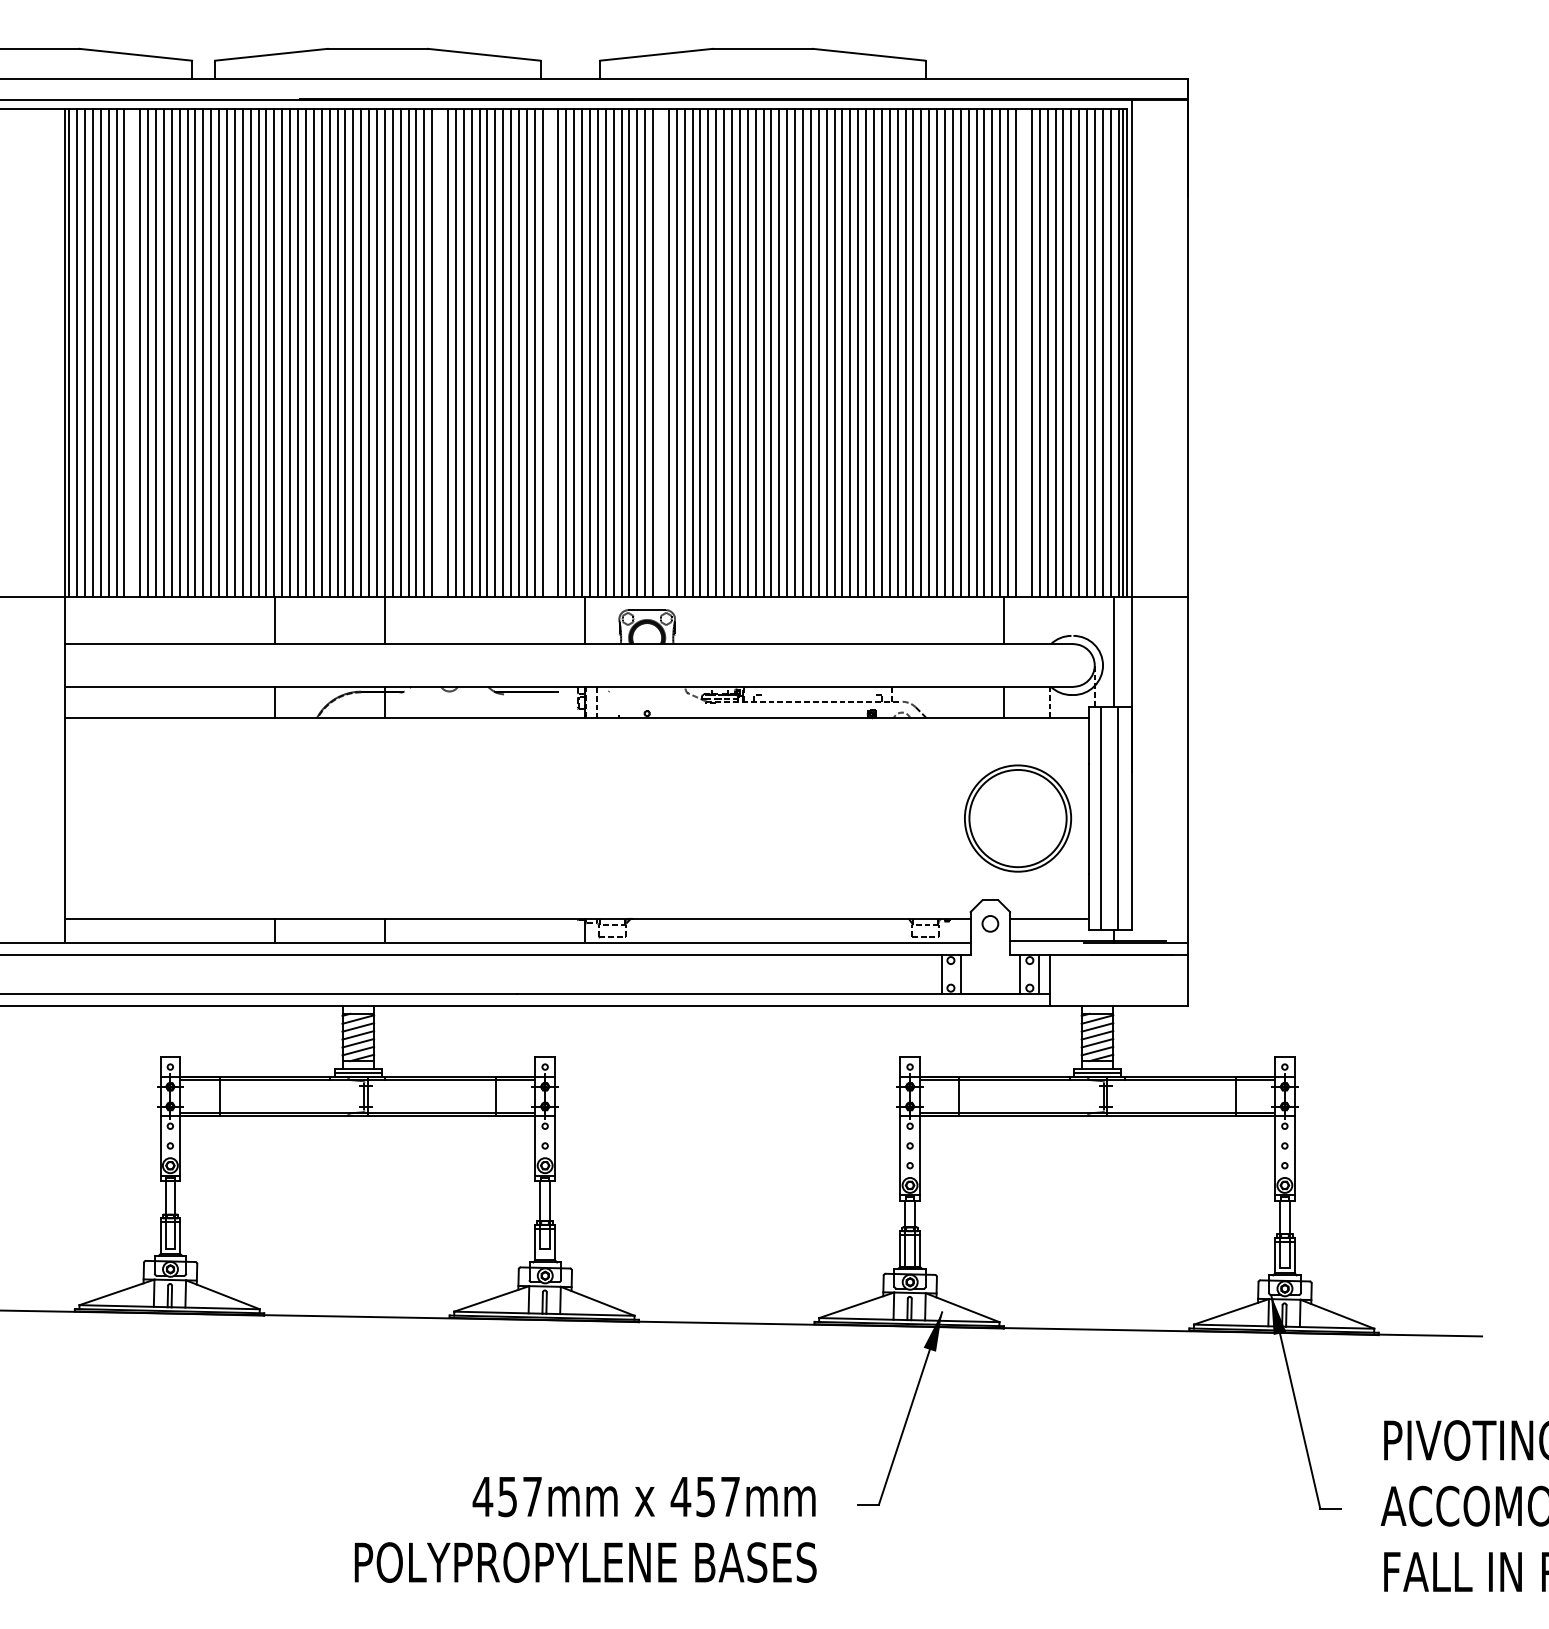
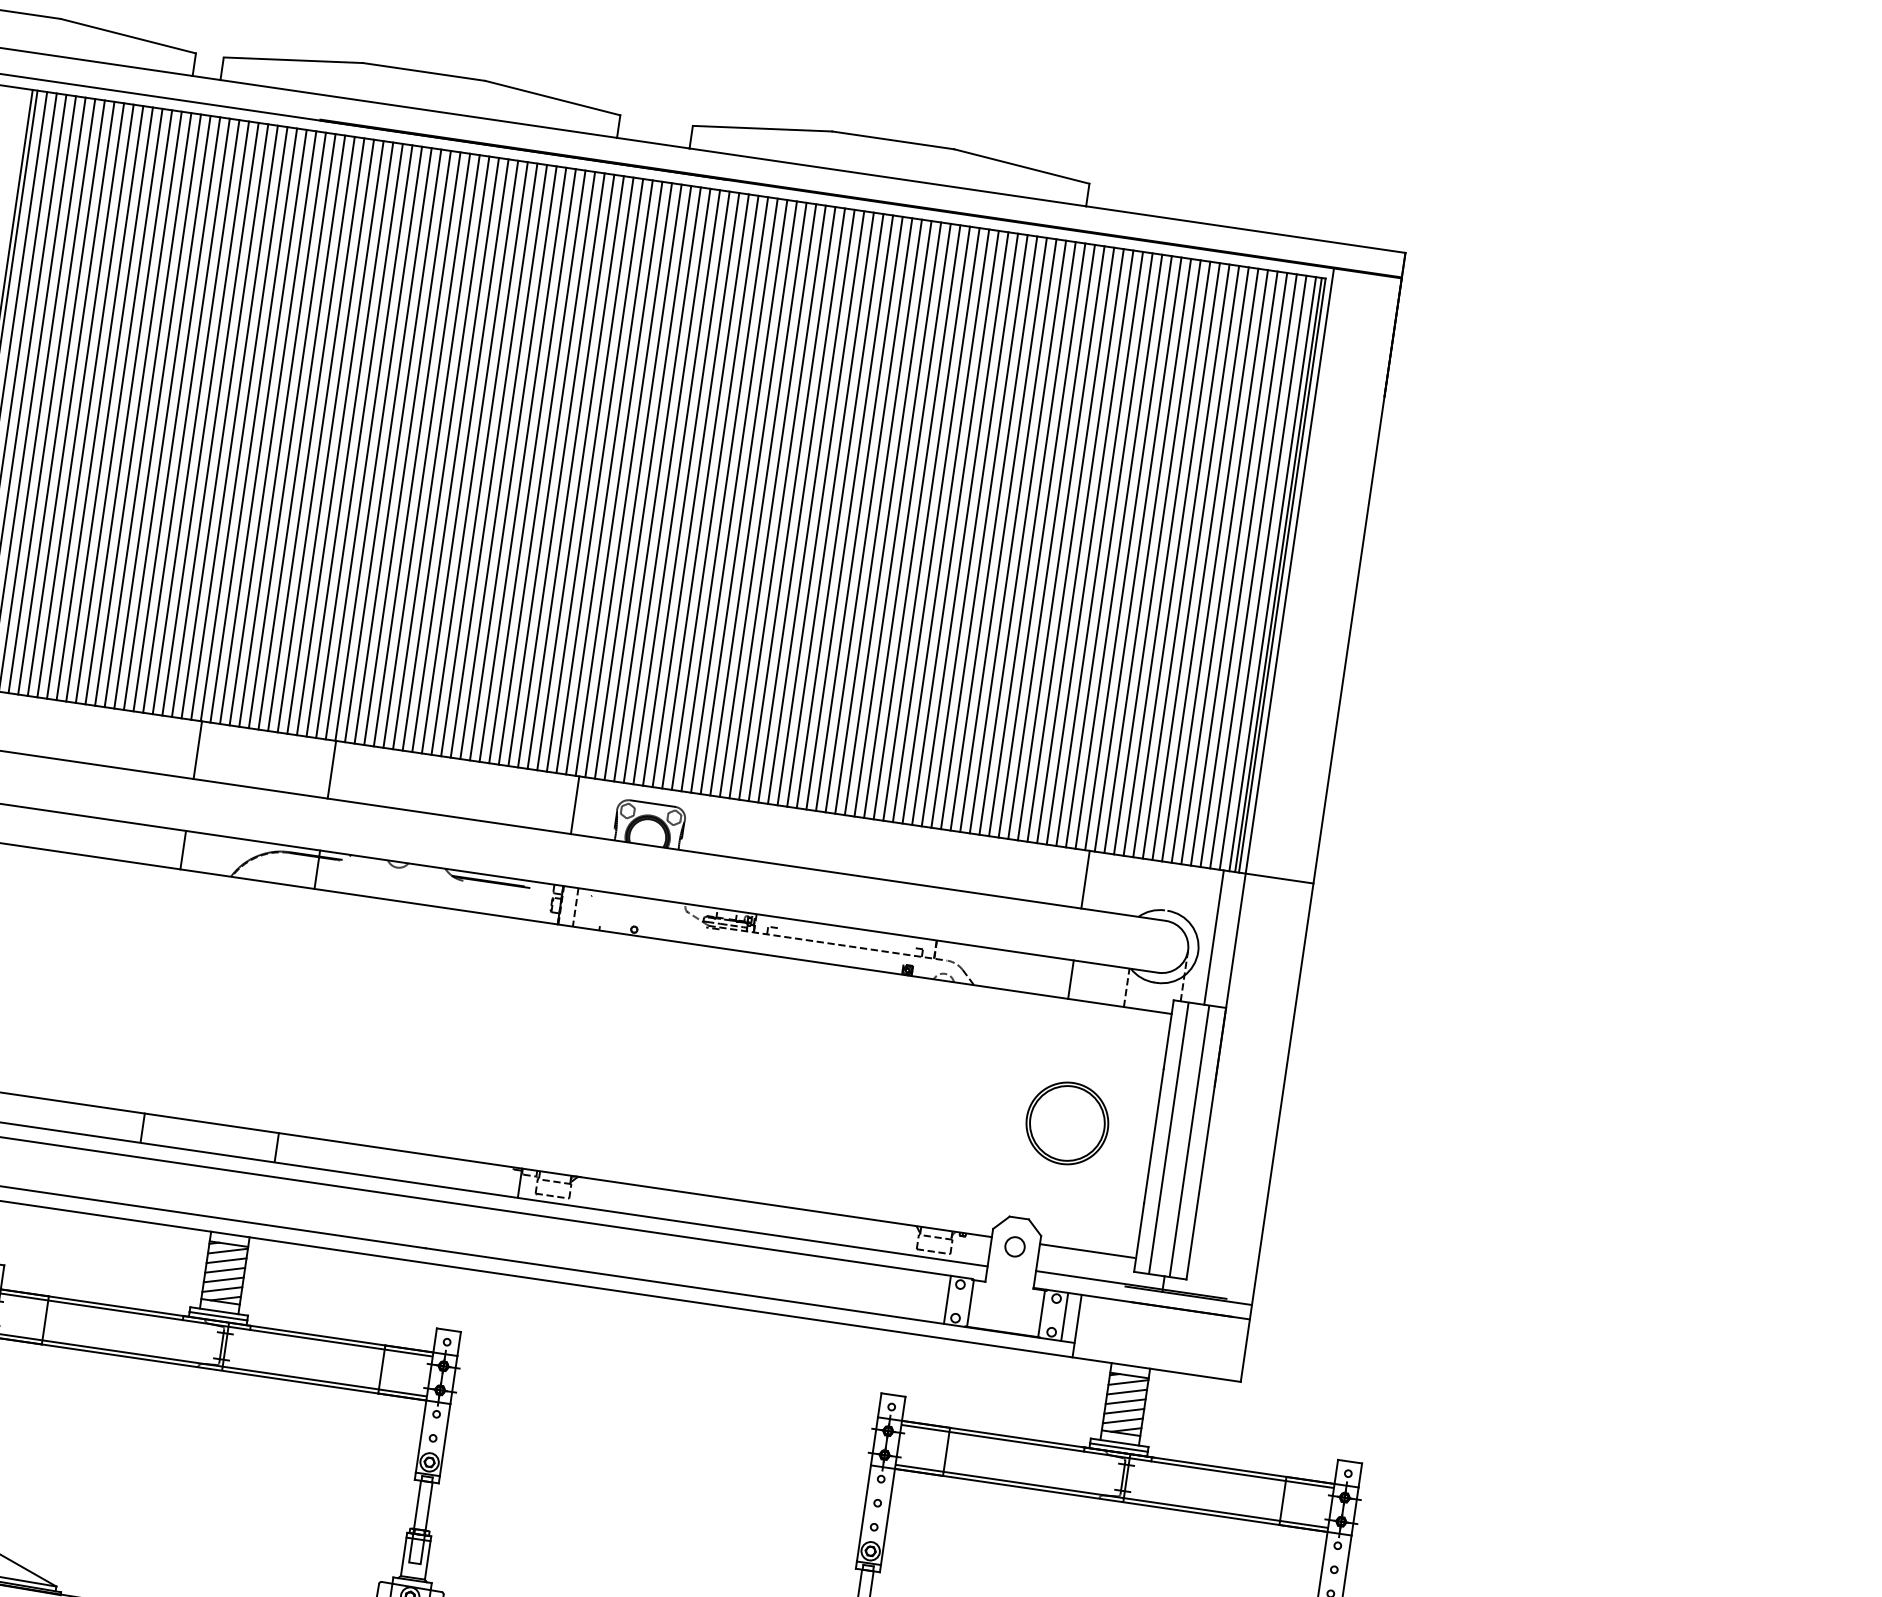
line: (132, 352) -> (71, 398), added
line: (440, 352) -> (446, 453), added
line: (550, 352) -> (580, 472), added
line: (660, 352) -> (714, 492), added
line: (1023, 352) -> (1156, 556), added
part: (1017, 818) -> (1066, 1123), size x0.62

